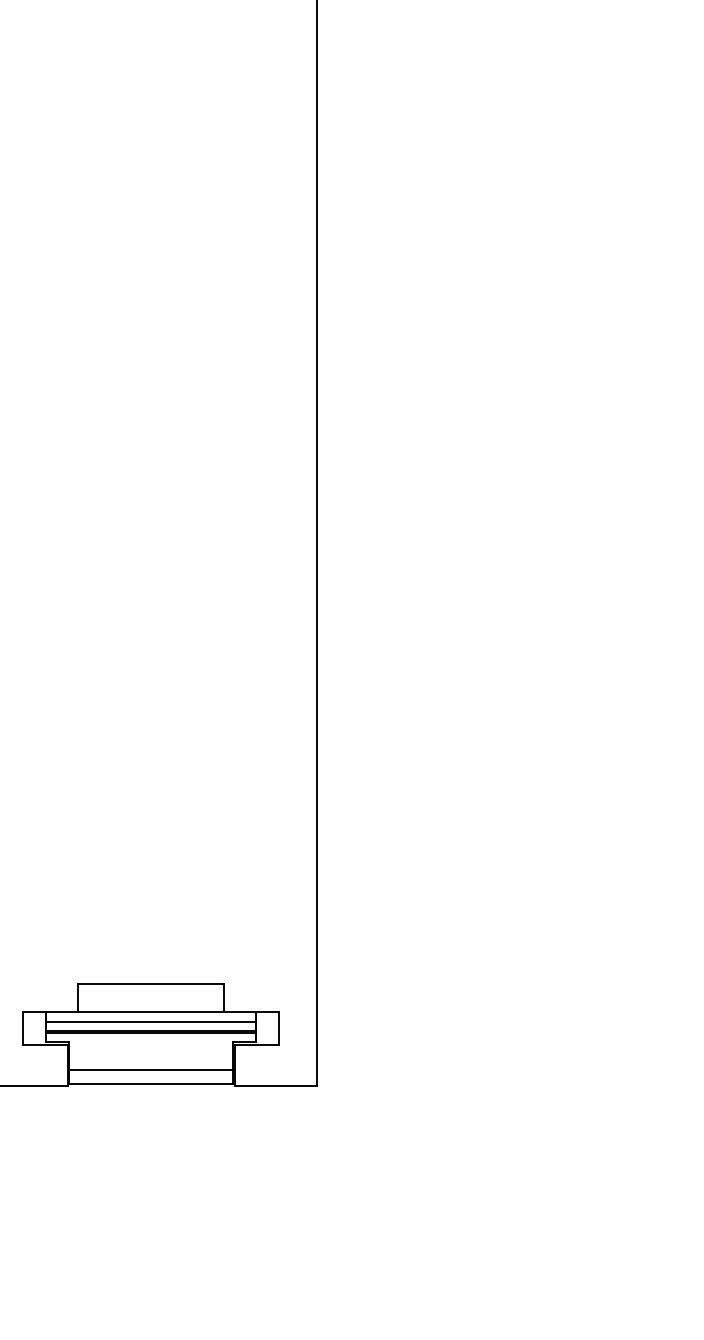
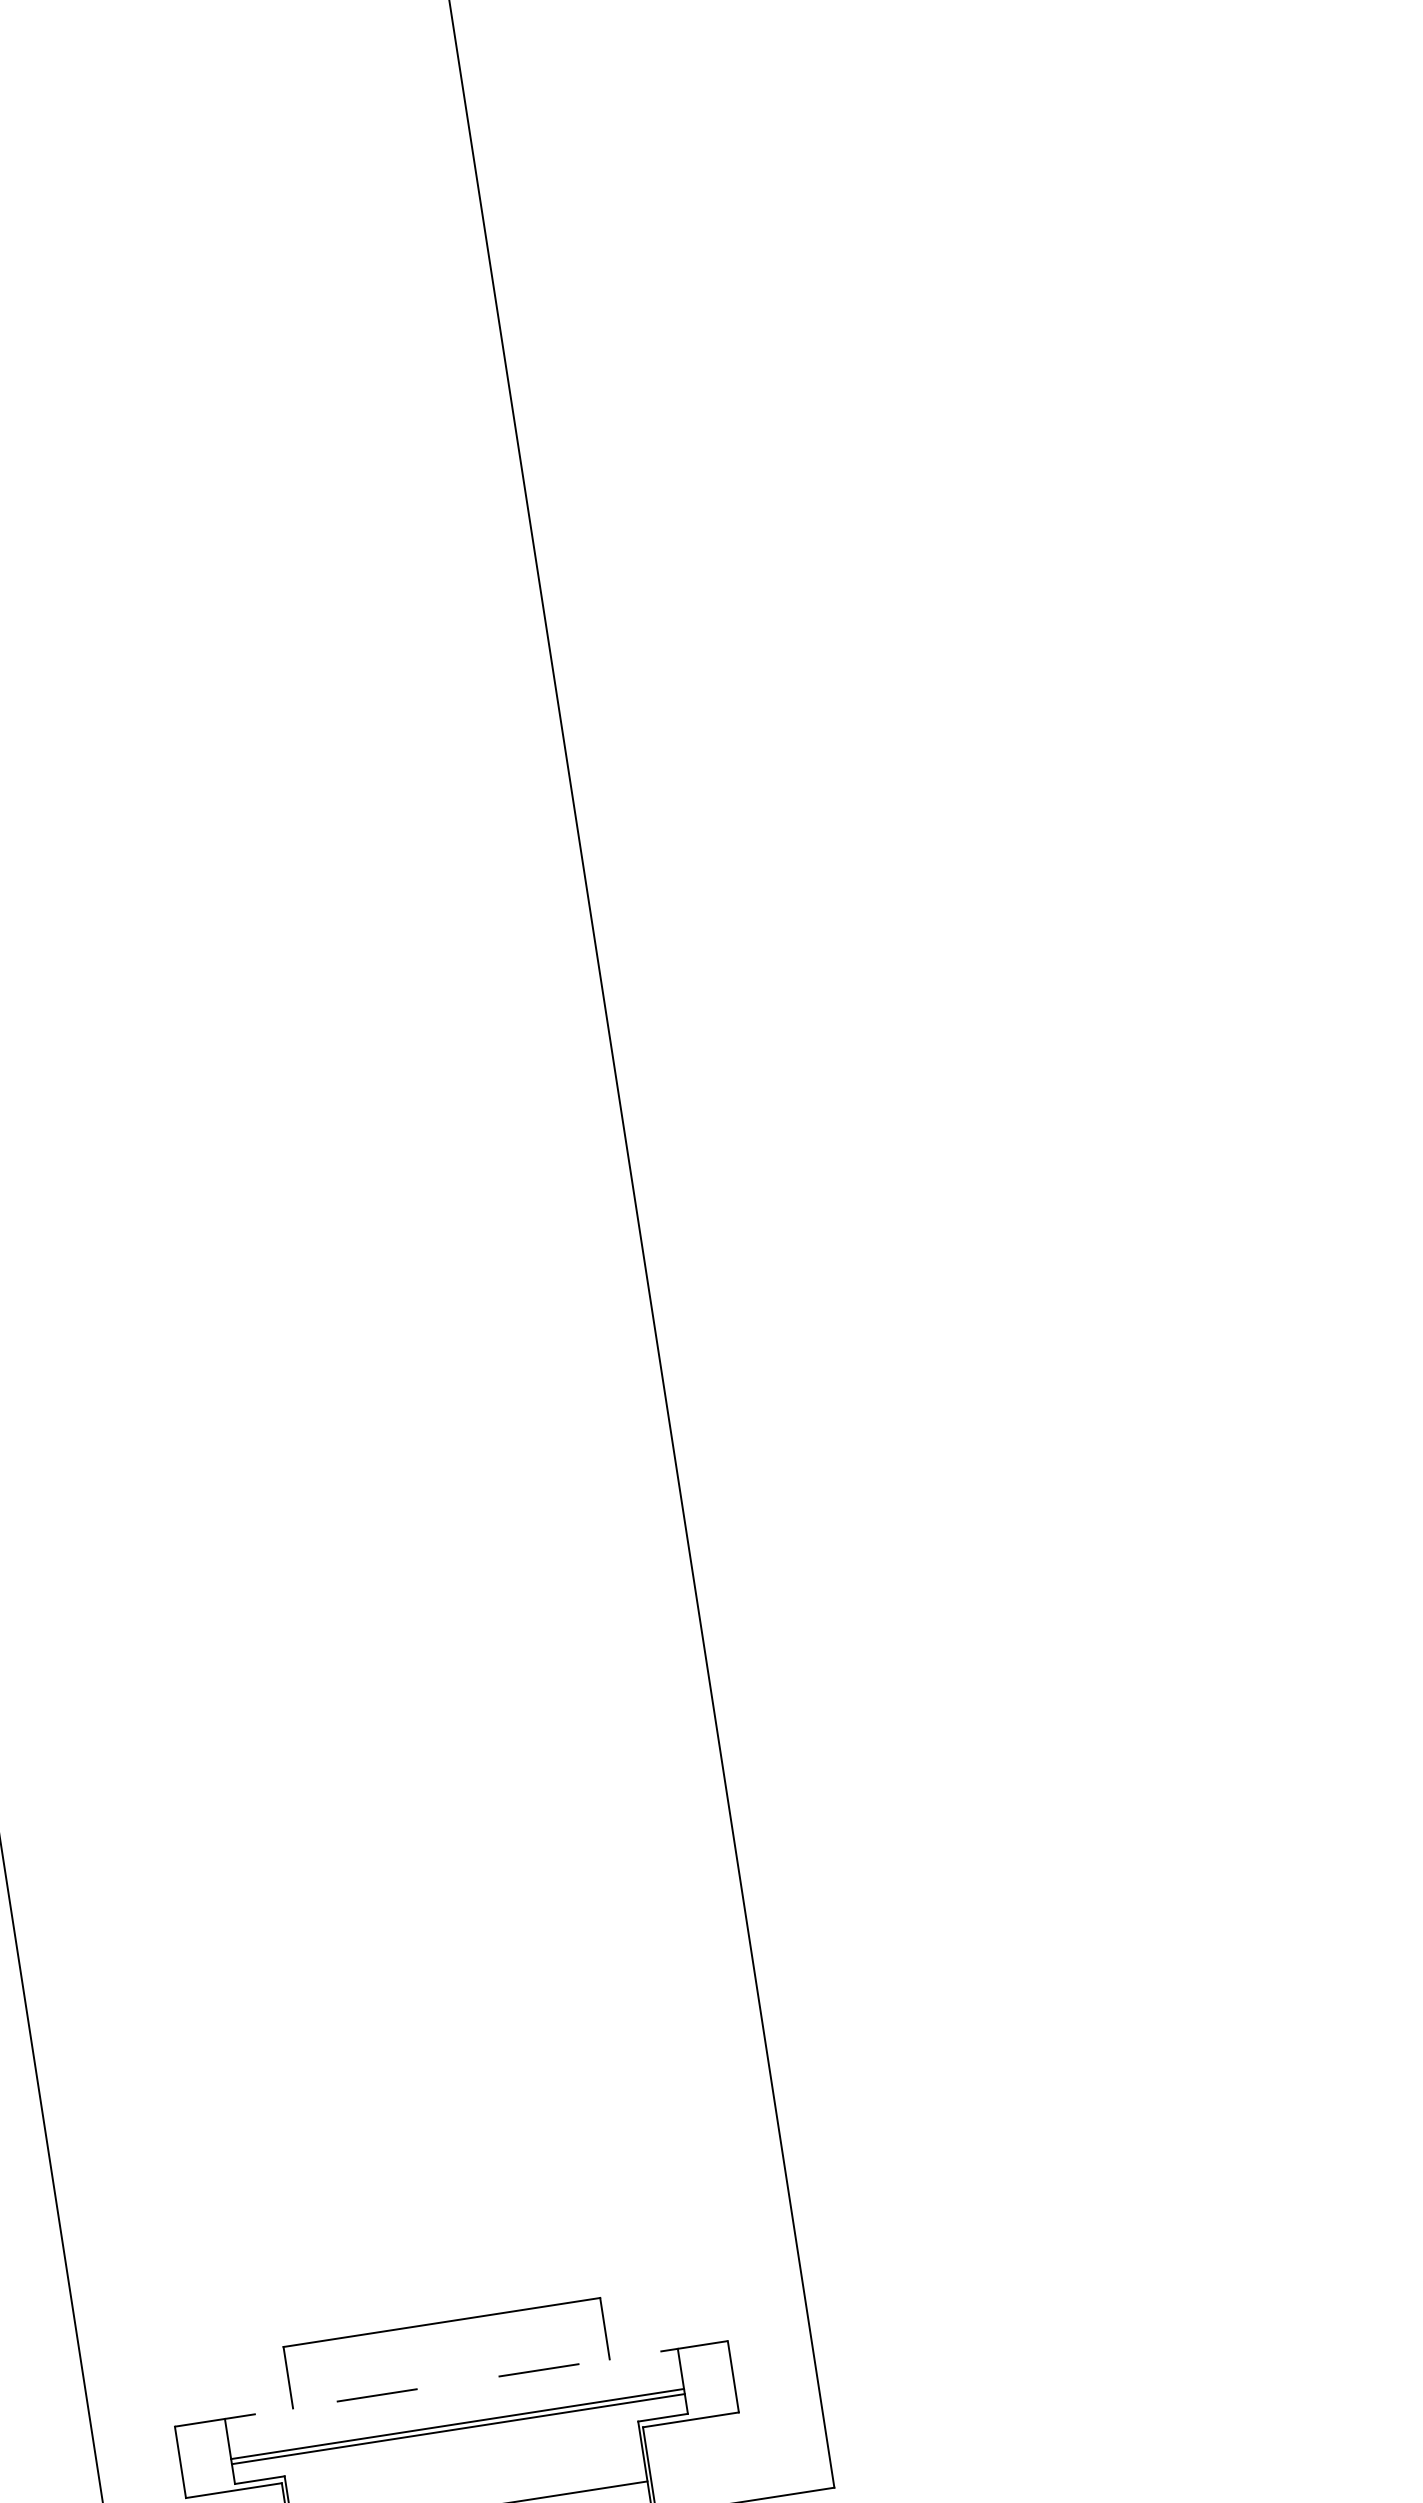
line: (151, 1012) -> (452, 2384), solid -> dashed
line: (150, 1021) -> (453, 2403), removed

